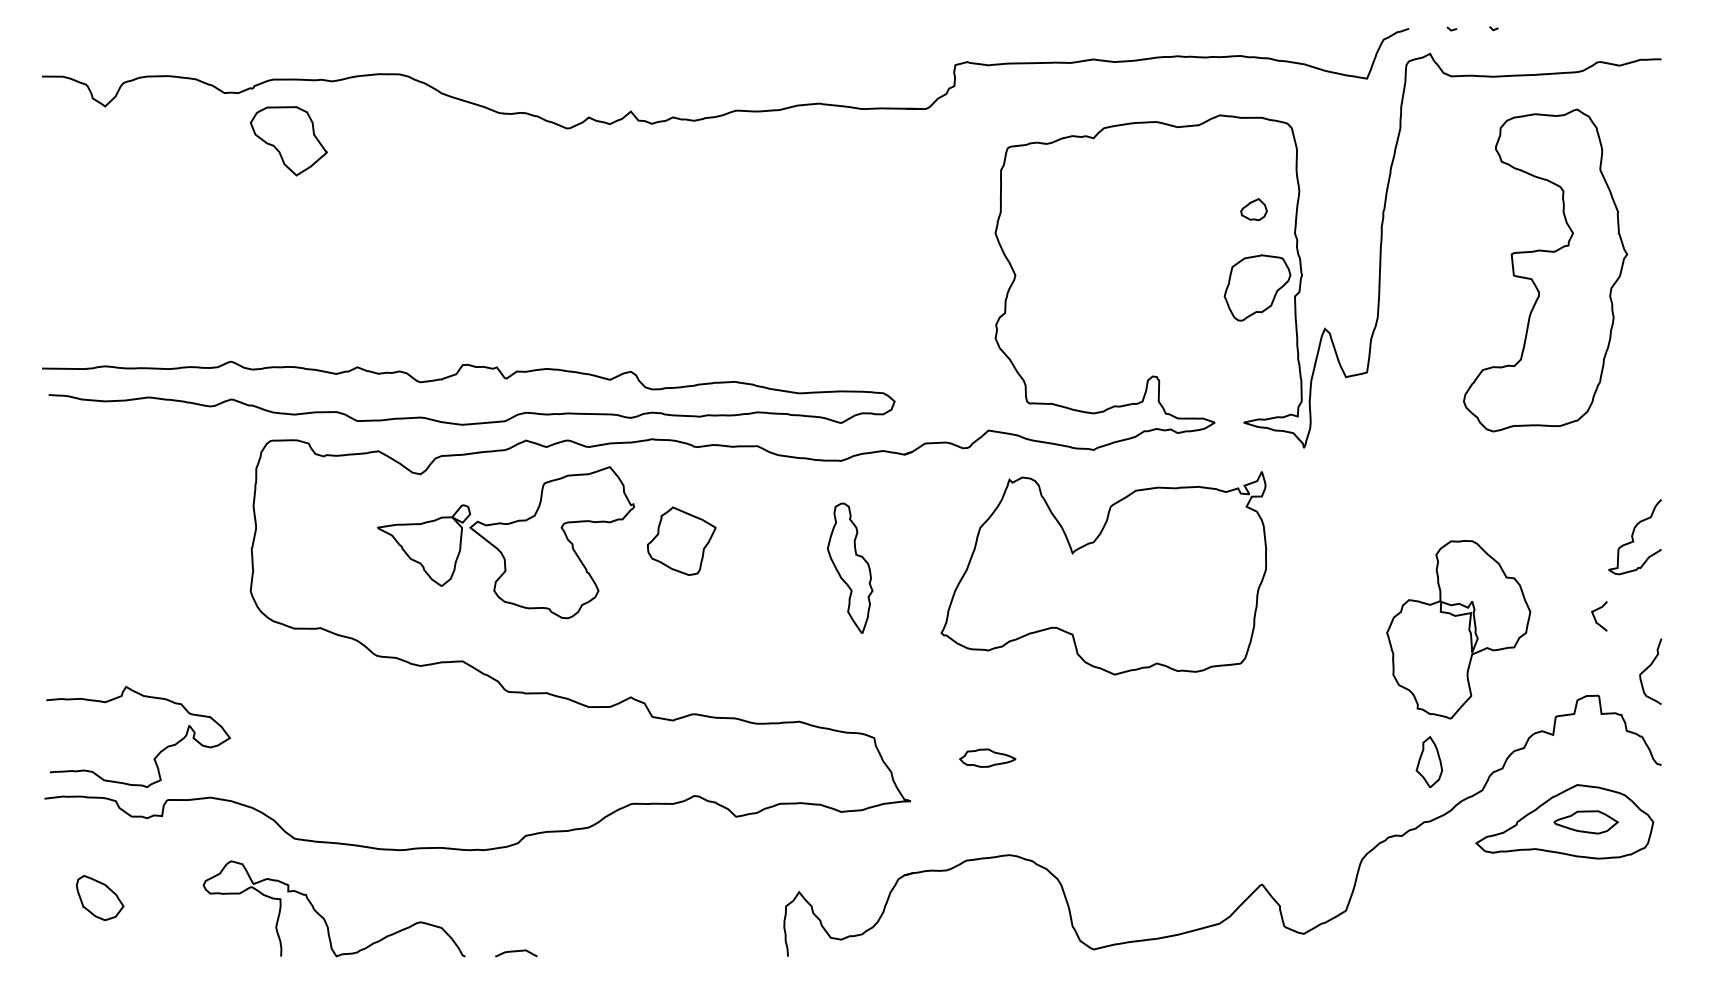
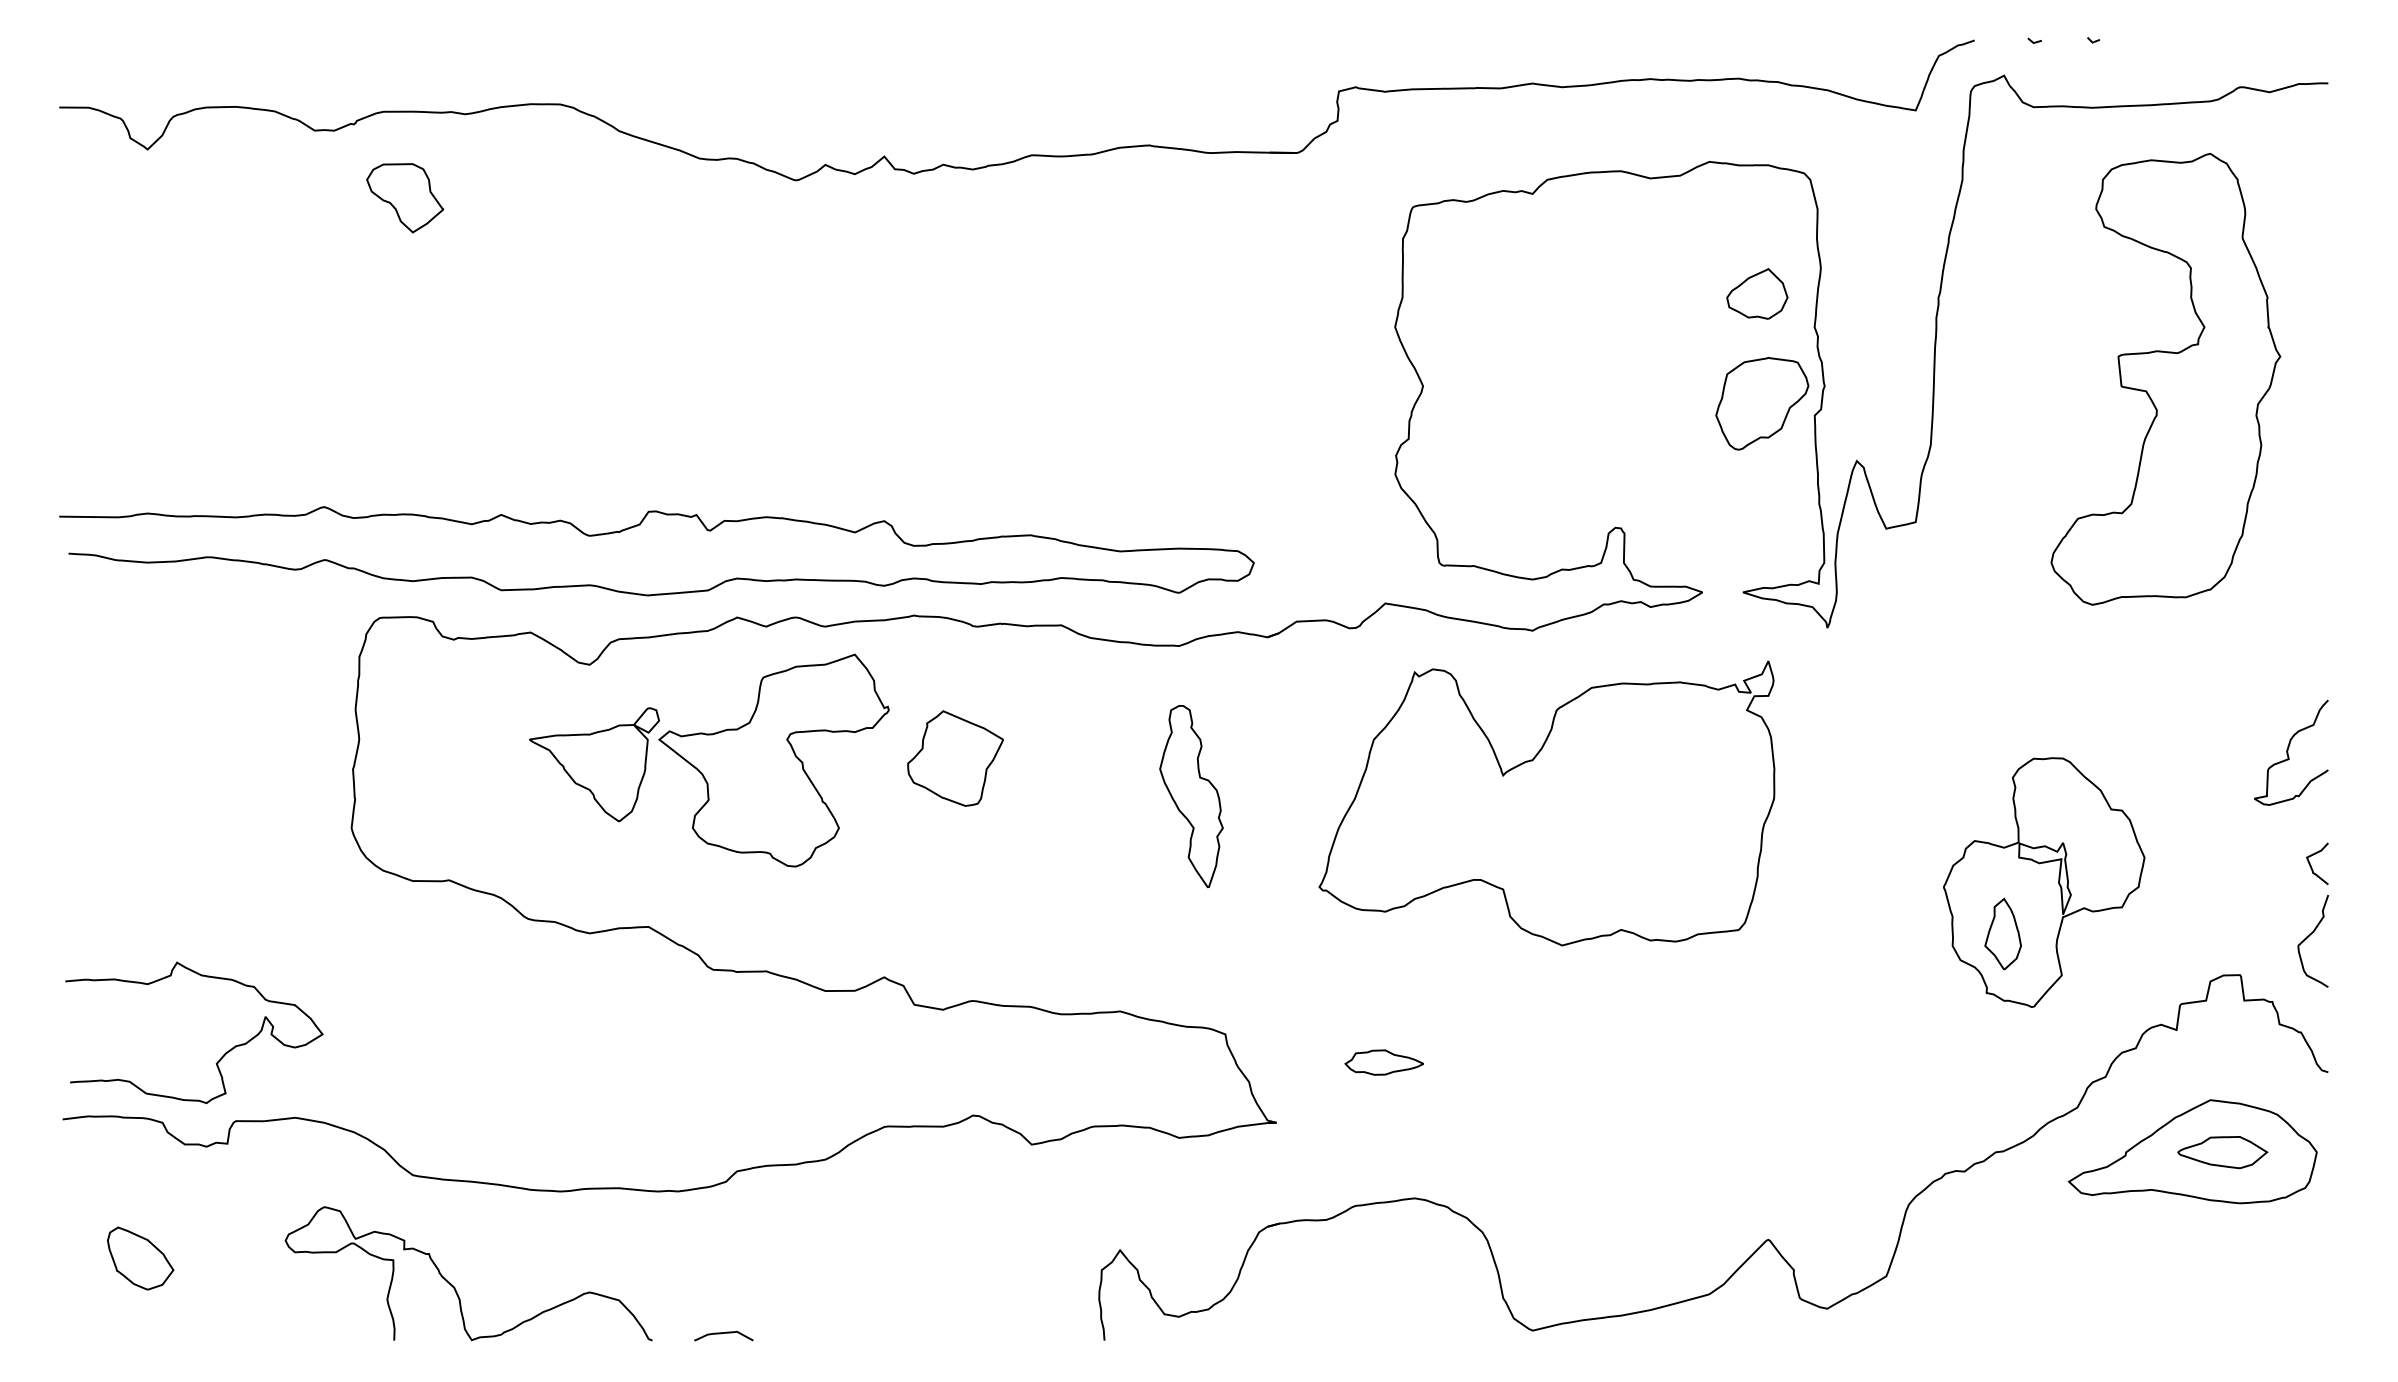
part: (289, 141) -> (405, 198), size x0.71
part: (1254, 209) -> (1757, 293), size x1.67
curve: (1595, 617) -> (2311, 865), moved
part: (1428, 761) -> (2002, 933), moved

